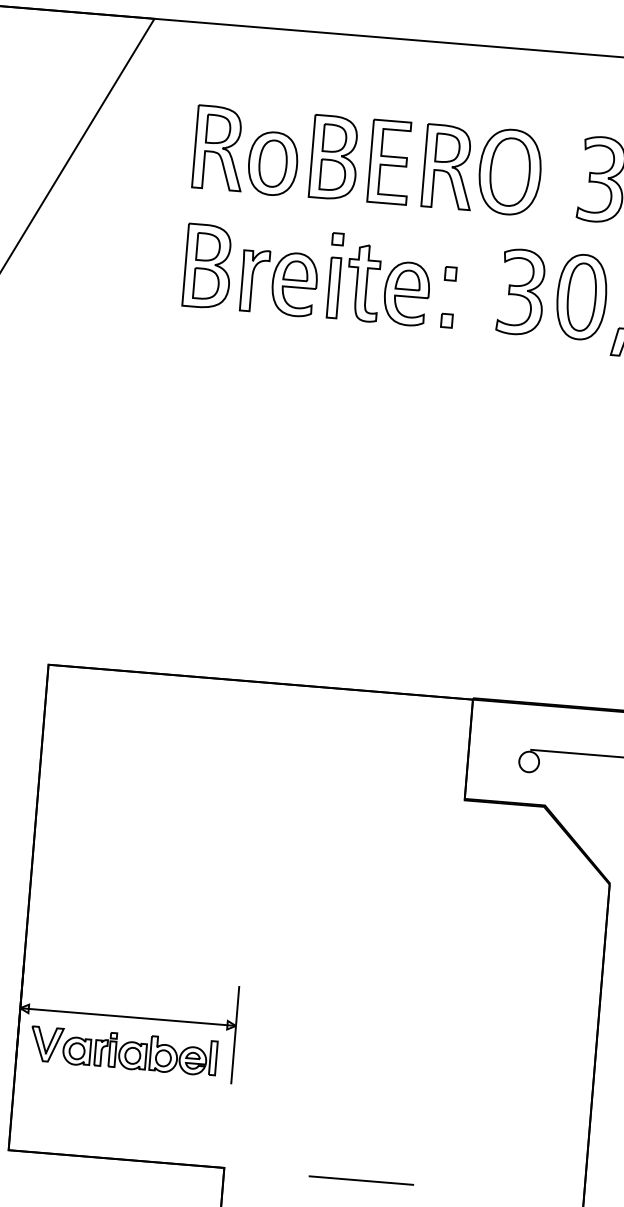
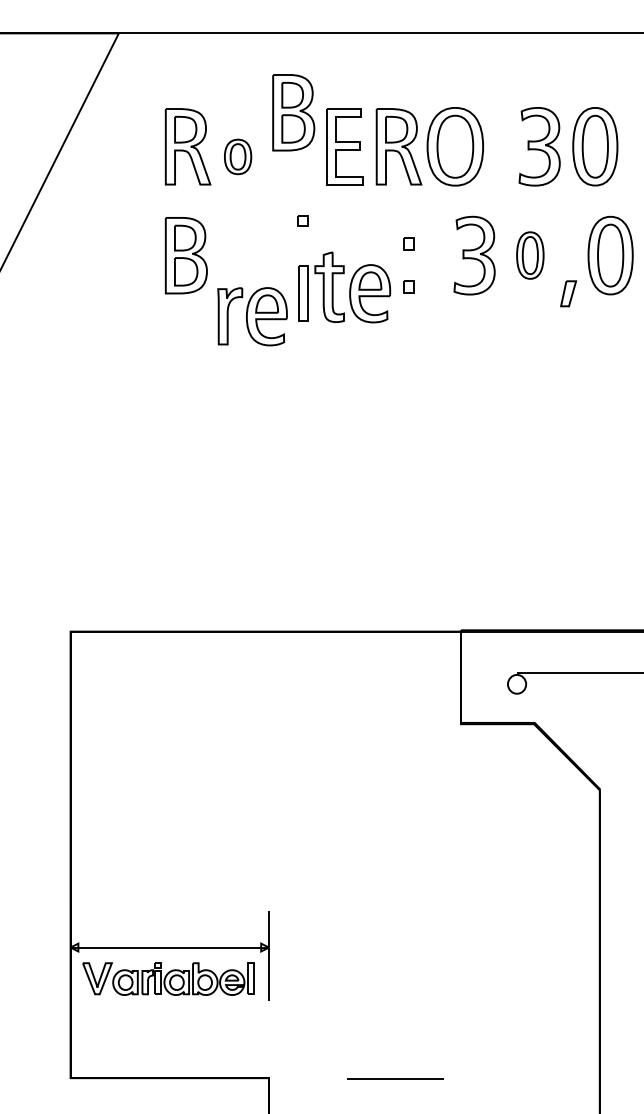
part: (334, 157) -> (293, 112), moved
part: (272, 163) -> (237, 156), size x0.6
part: (279, 283) -> (252, 316), moved
part: (379, 284) -> (344, 287), moved
part: (582, 297) -> (530, 255), size x0.6

